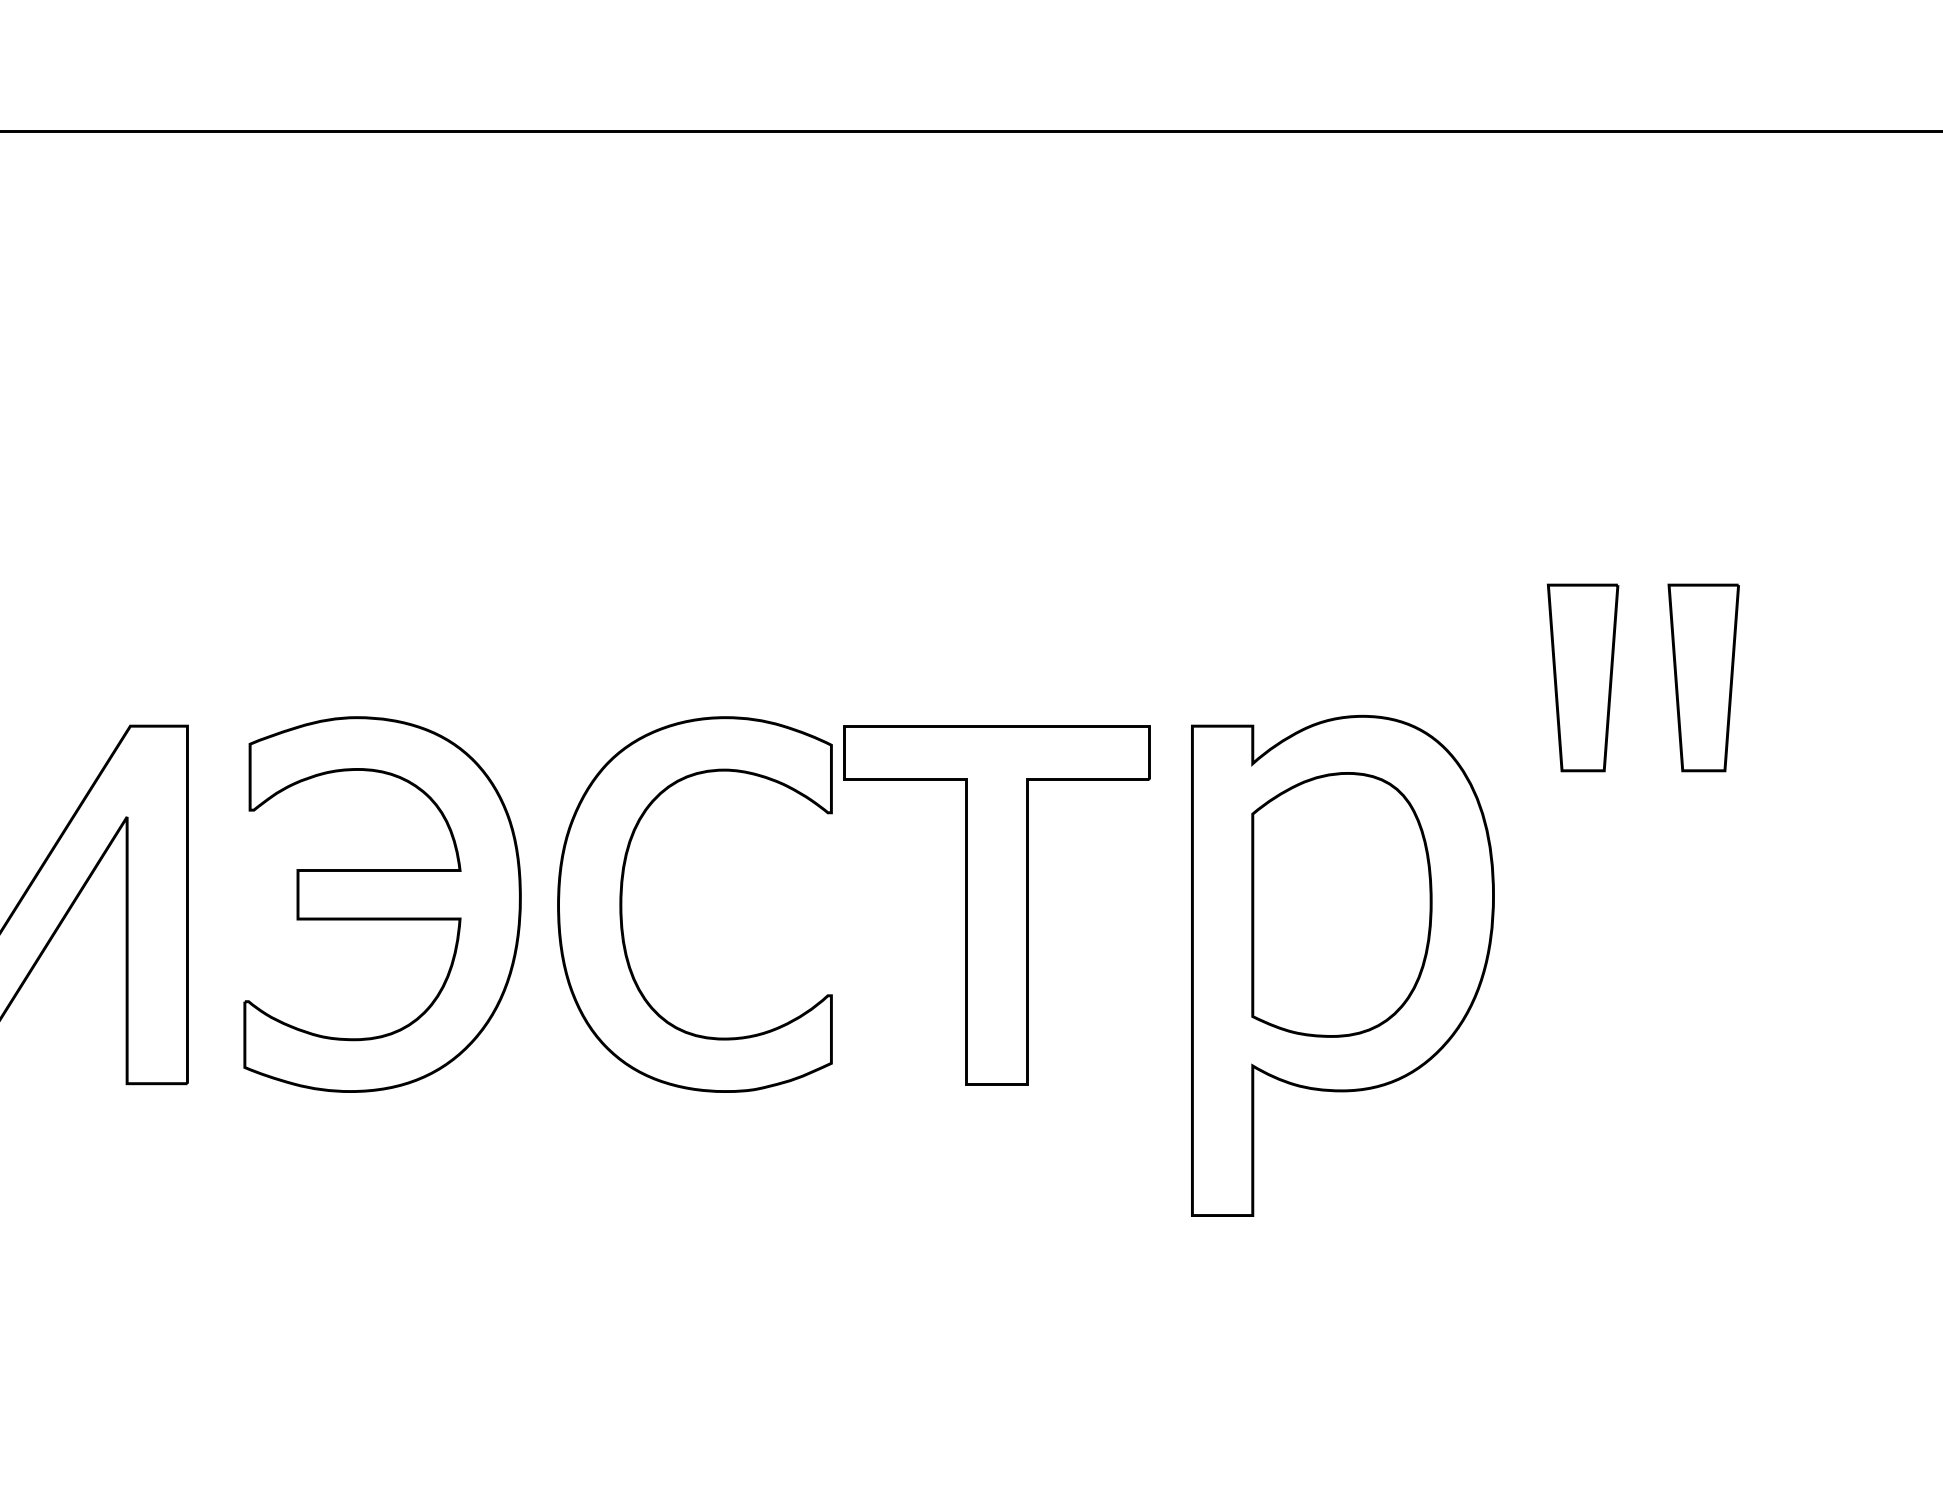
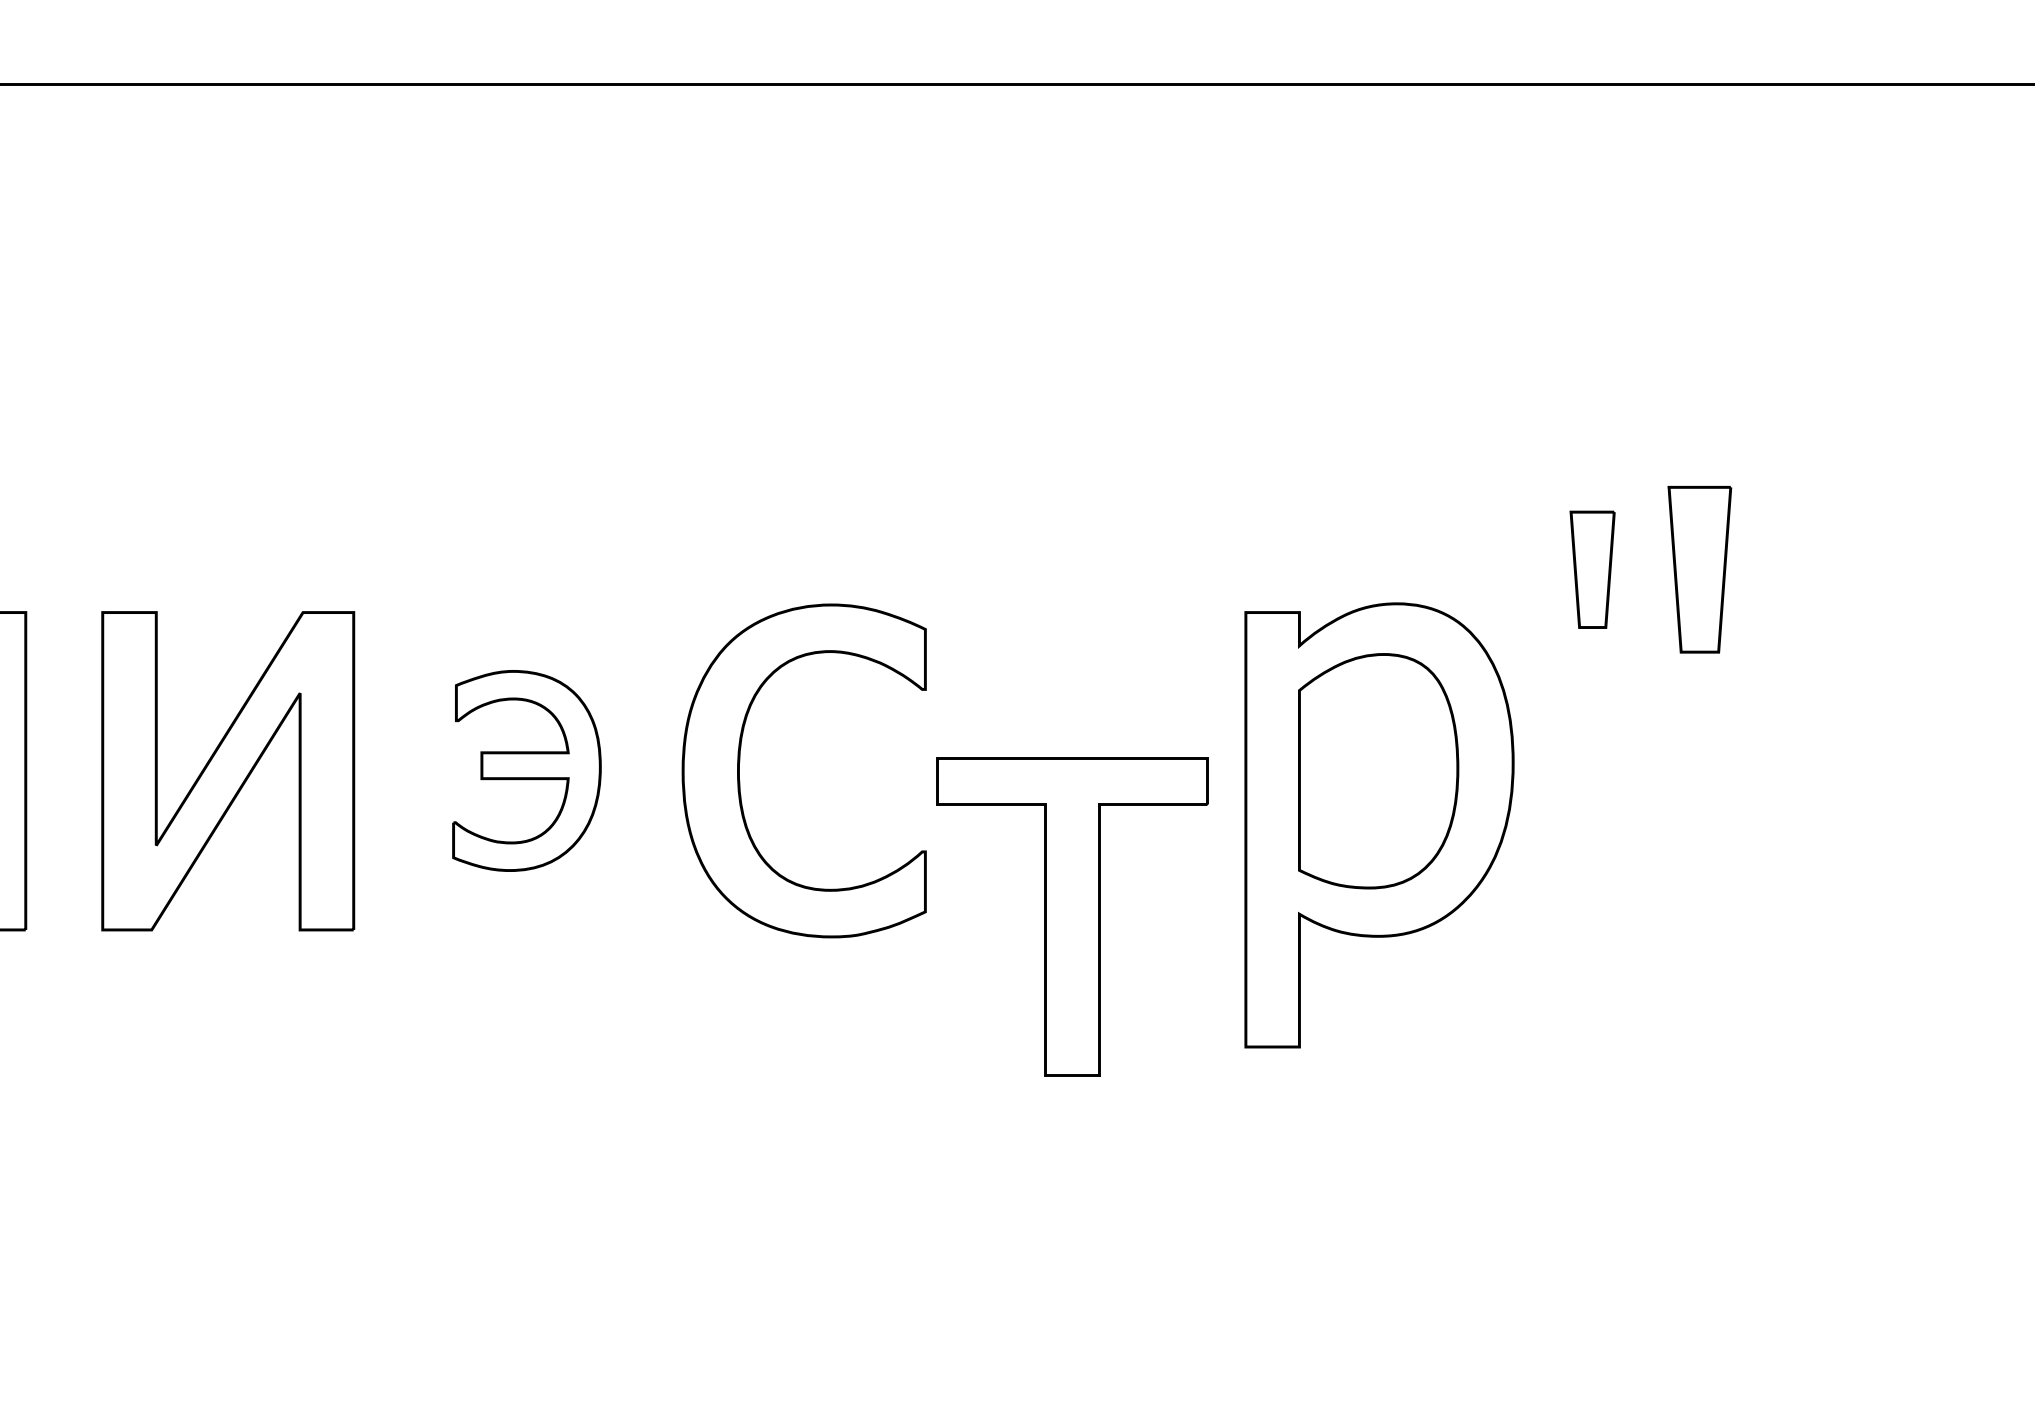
part: (1582, 677) -> (1592, 569), size x0.7
part: (382, 904) -> (526, 770), size x0.6
part: (997, 905) -> (1072, 916), moved

